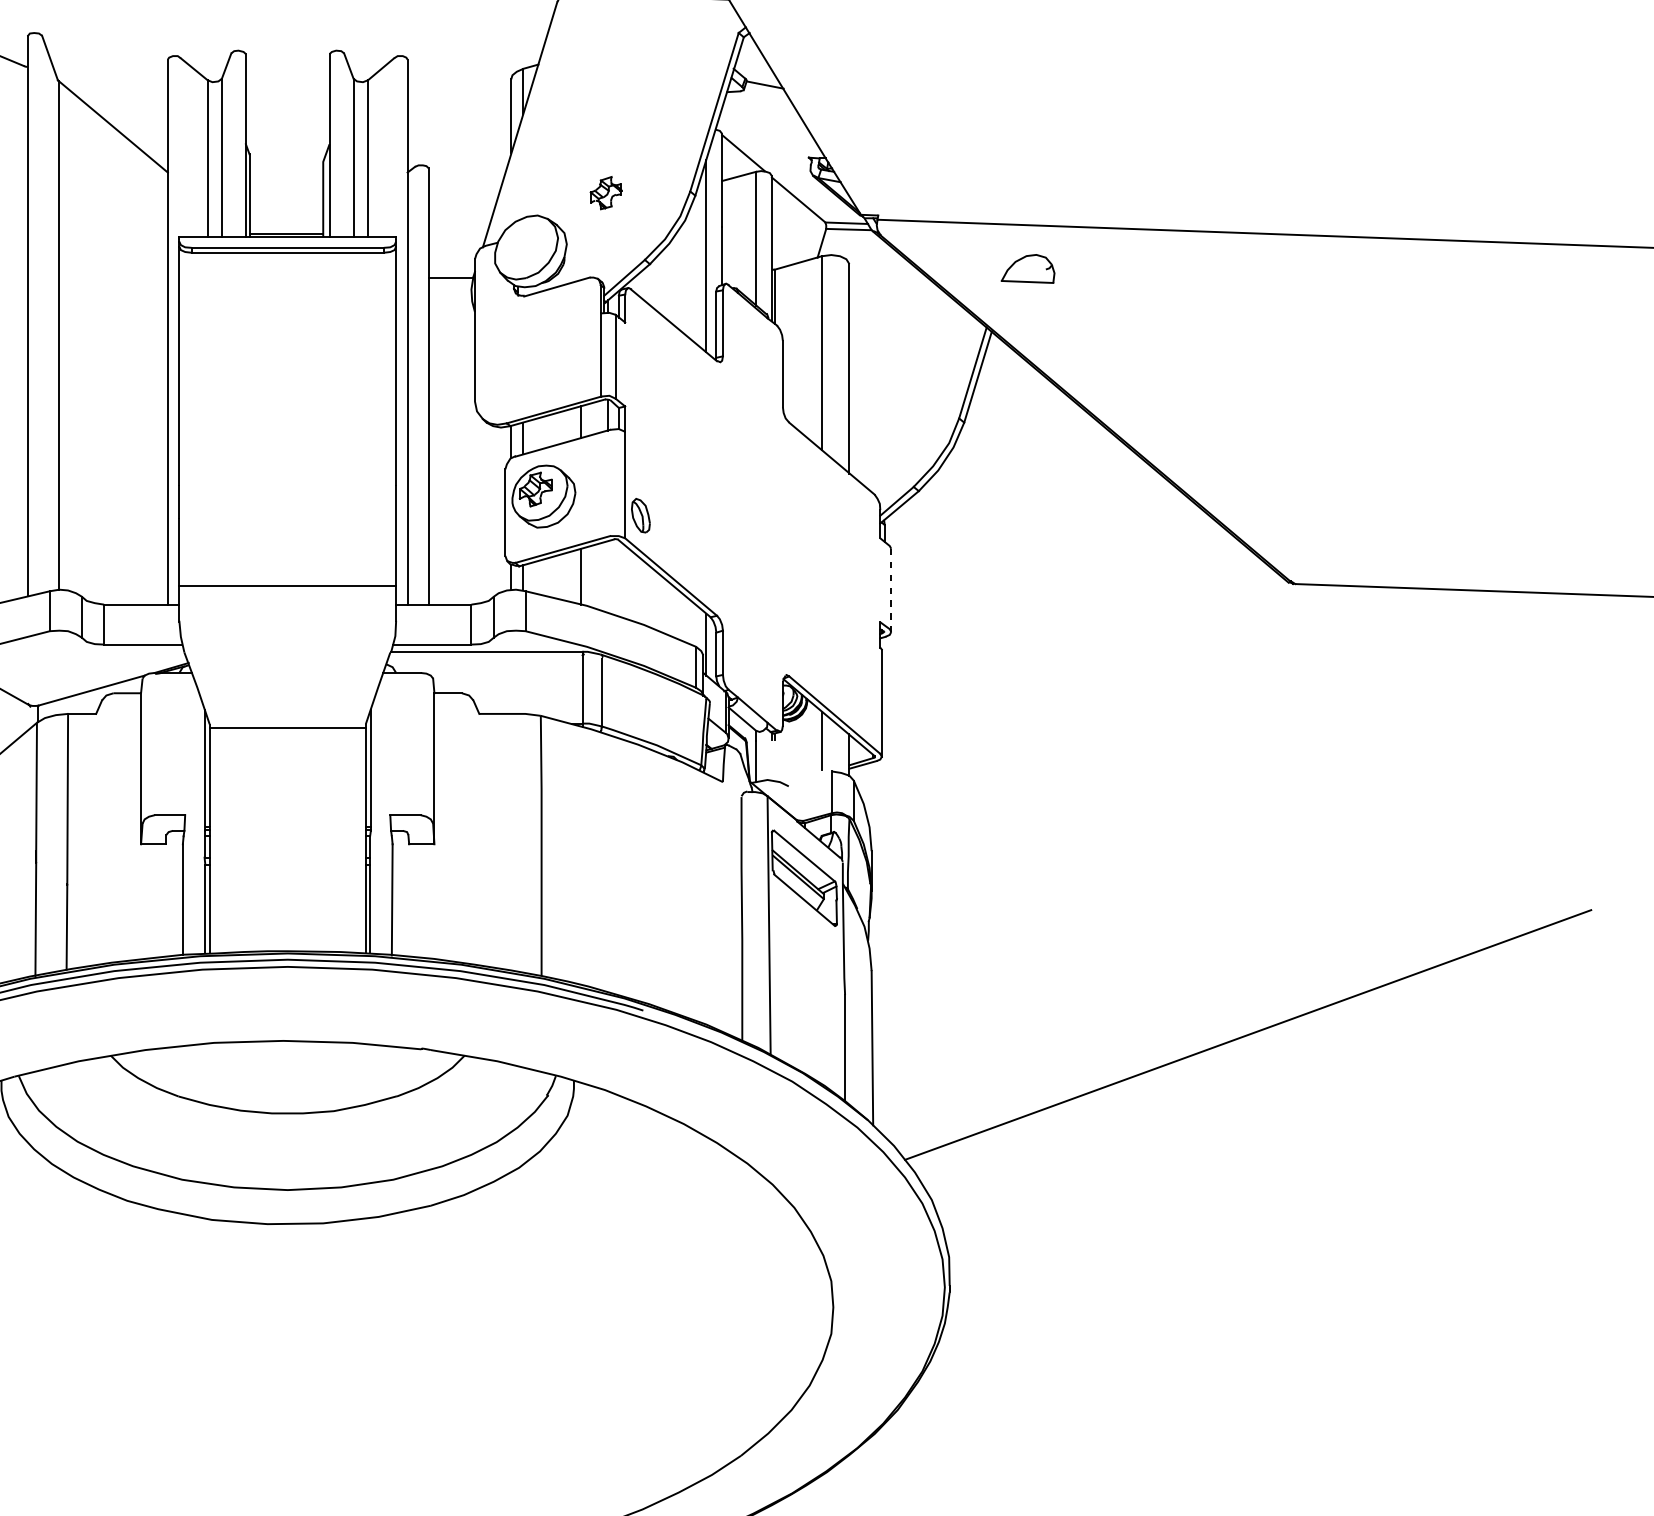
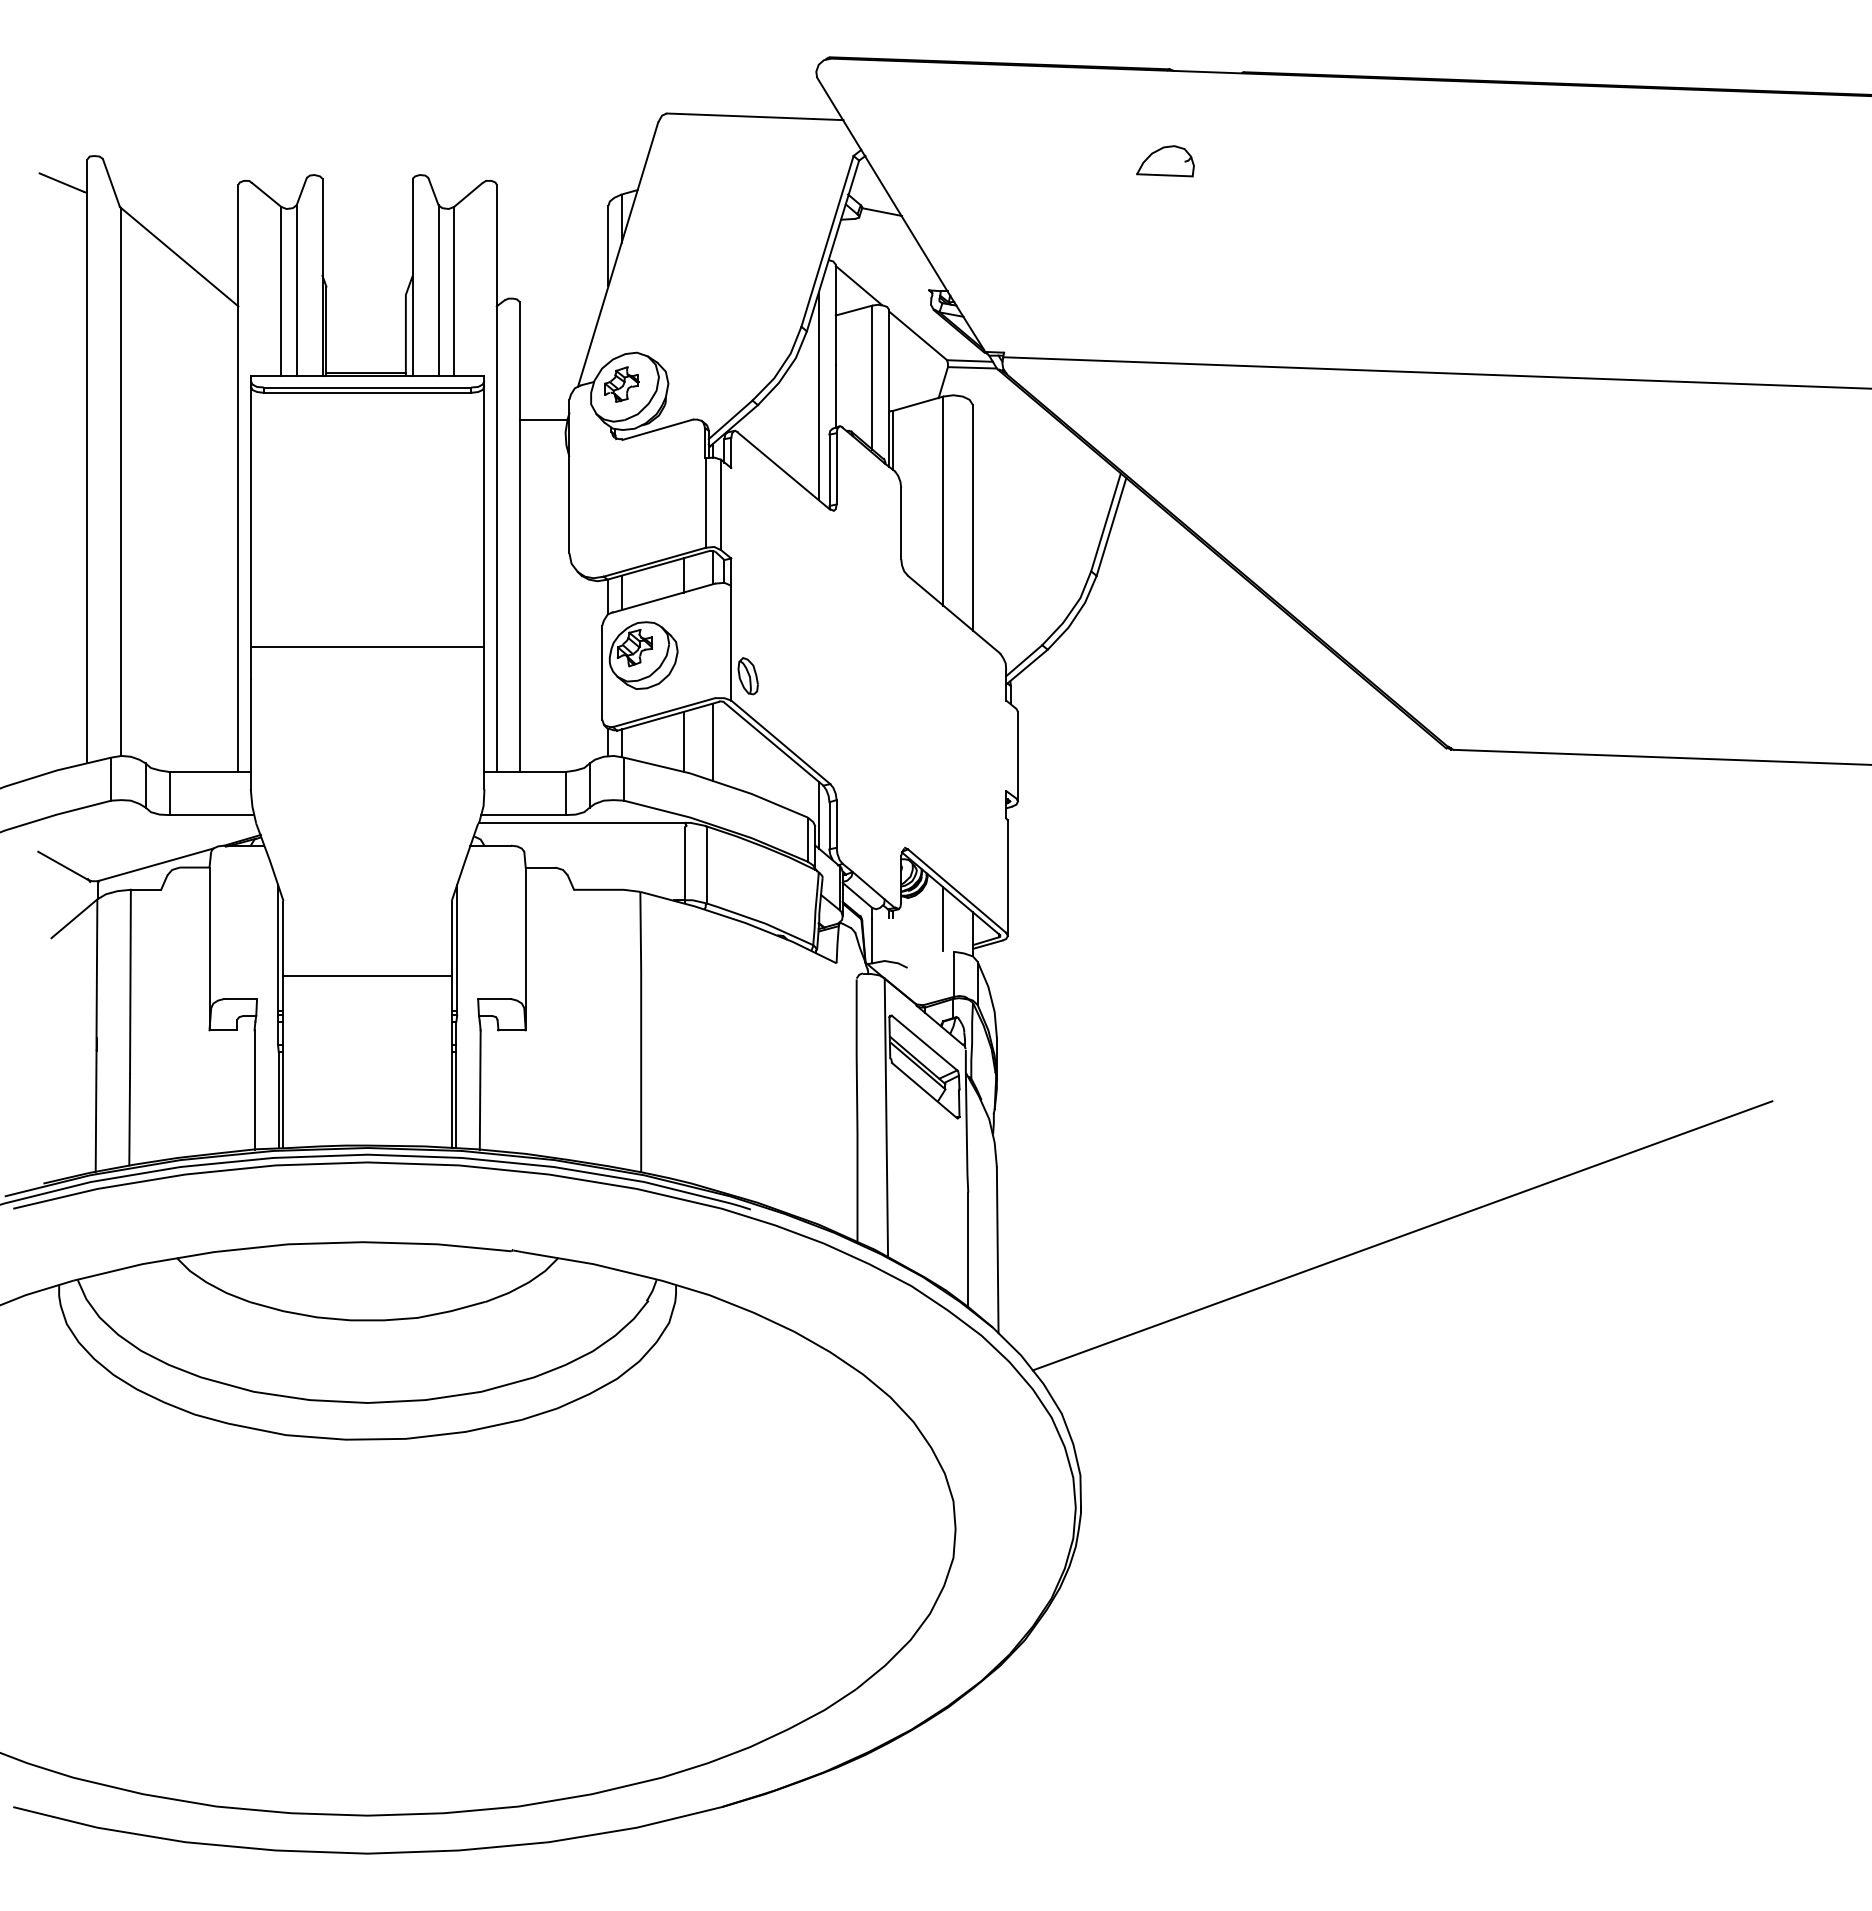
part: (605, 193) -> (621, 384), moved
part: (1028, 269) -> (1165, 161), moved
line: (607, 577) -> (712, 742), added
line: (287, 586) -> (367, 647), moved
line: (891, 590) -> (1018, 756), dashed -> solid
line: (287, 728) -> (367, 976), moved

